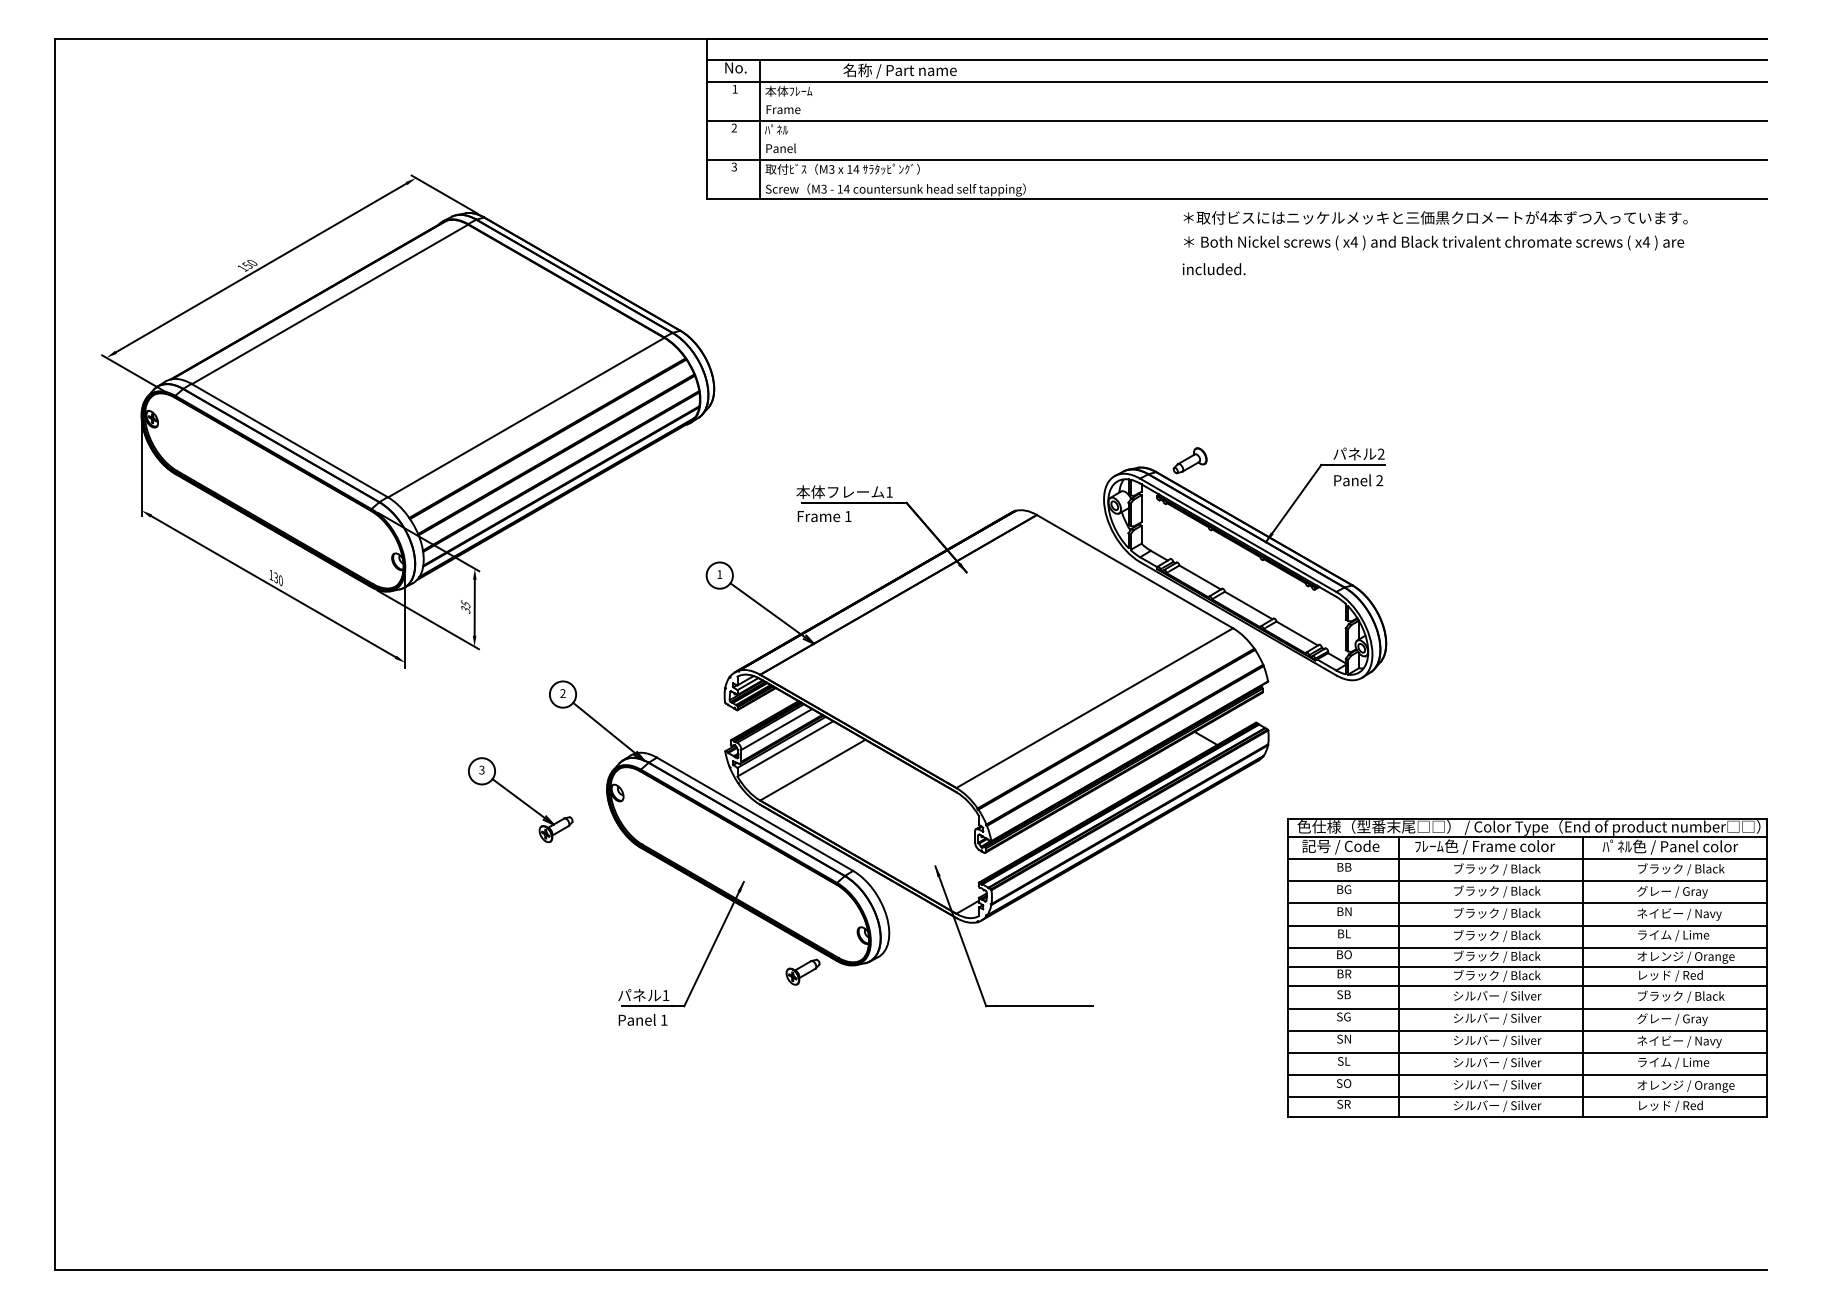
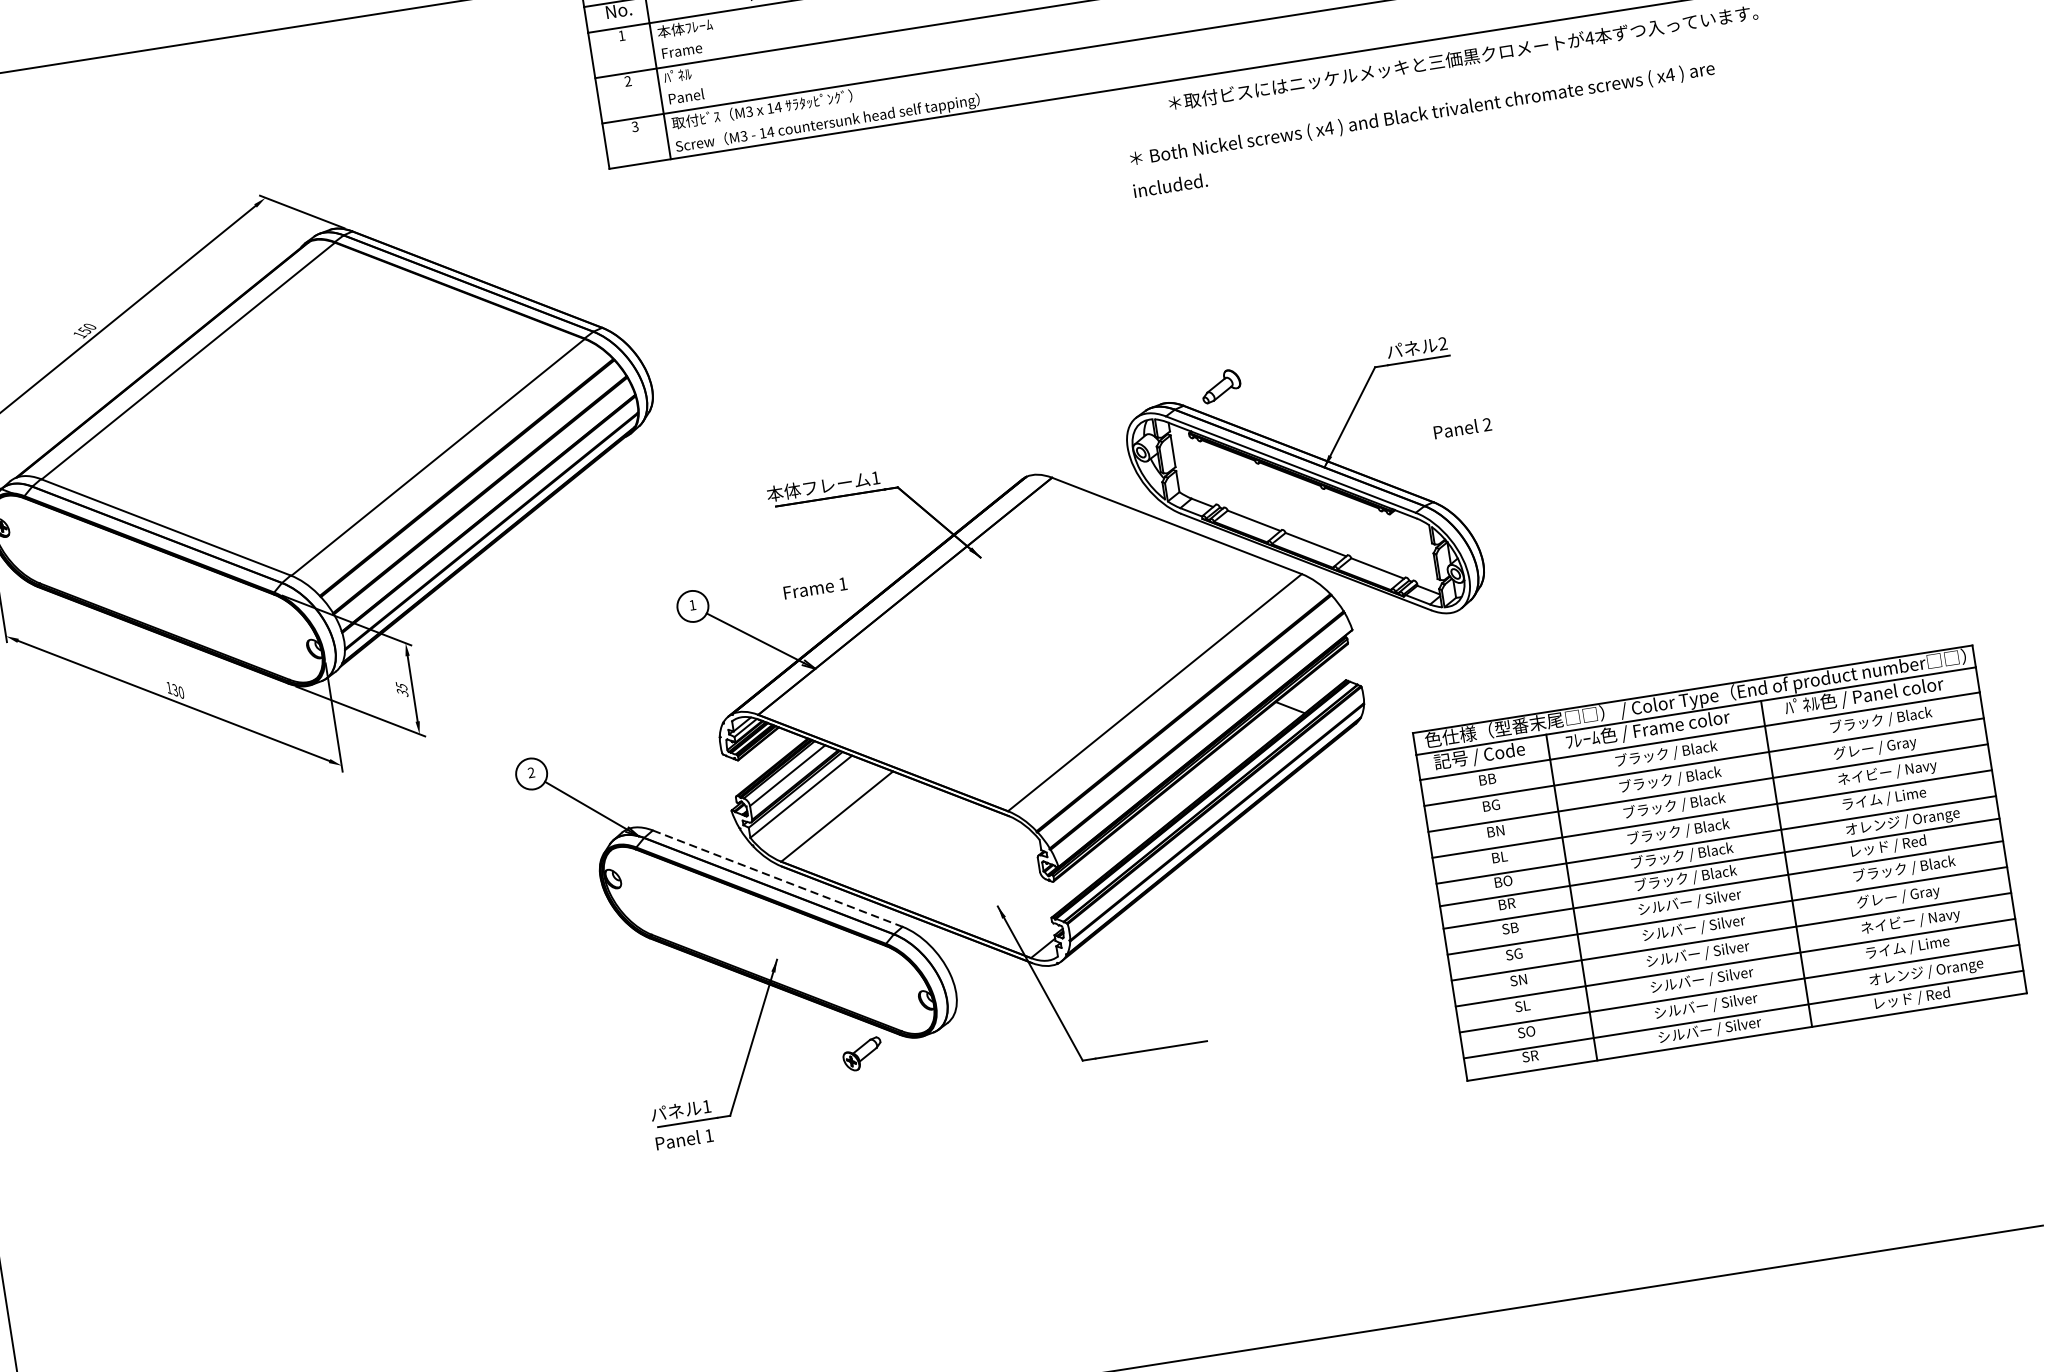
text: (1433, 255) -> (1424, 129), moved
text: (1358, 480) -> (1462, 428), moved
text: (824, 516) -> (815, 588), moved
part: (520, 800) -> (501, 905), removed
line: (755, 814) -> (778, 878), solid -> dashed
part: (1527, 967) -> (1719, 863), moved

